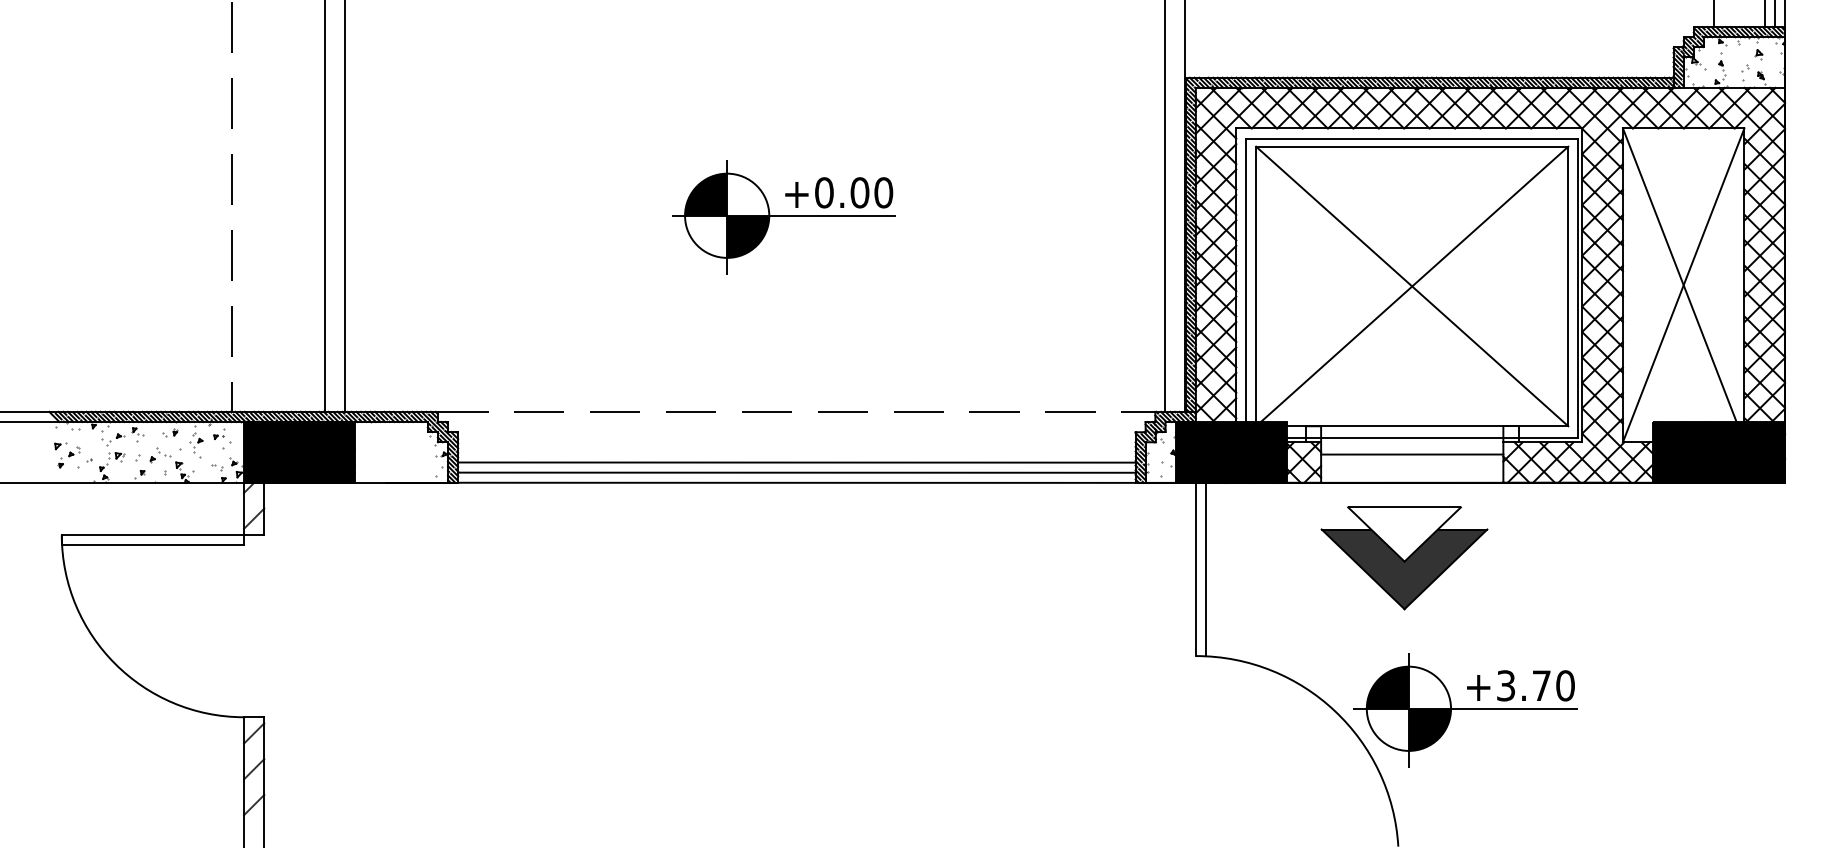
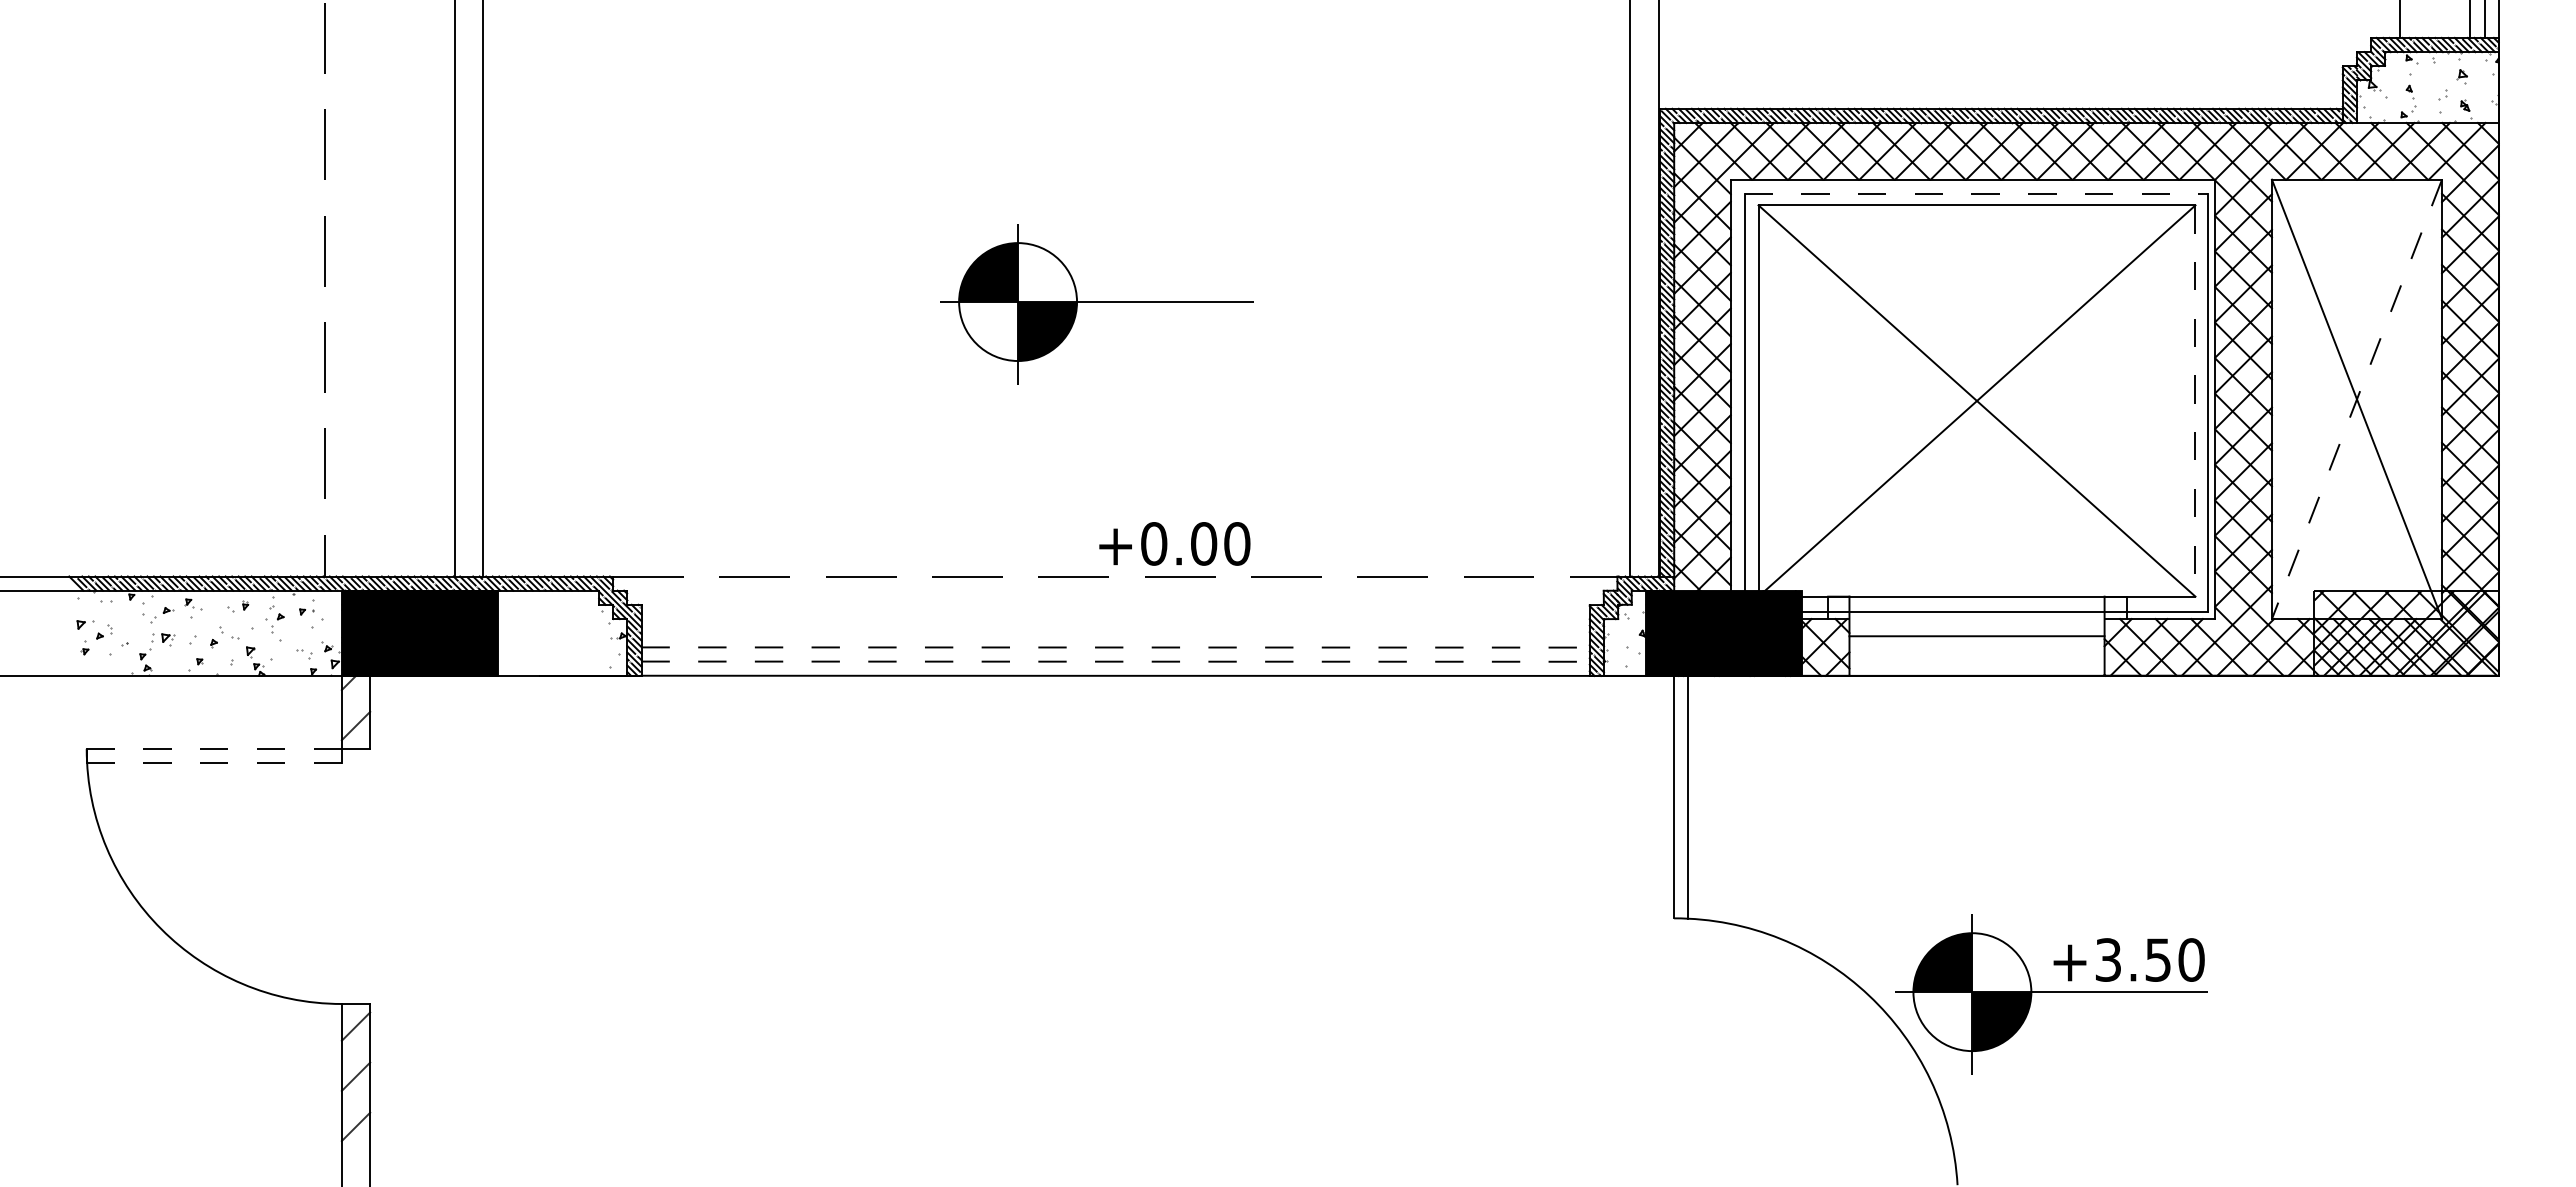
line: (1411, 138) -> (1976, 194), solid -> dashed
text: (838, 192) -> (1174, 543), moved
line: (1684, 285) -> (2357, 399), solid -> dashed
line: (1568, 286) -> (2195, 401), solid -> dashed
fill: (1719, 451) -> (2406, 632), removed
line: (797, 462) -> (1116, 647), solid -> dashed
line: (797, 472) -> (1116, 661), solid -> dashed
line: (153, 534) -> (214, 748), solid -> dashed
line: (153, 545) -> (214, 763), solid -> dashed
part: (1404, 558) -> (1966, 781), removed
text: (1541, 685) -> (2157, 959), +3.70 -> +3.50

